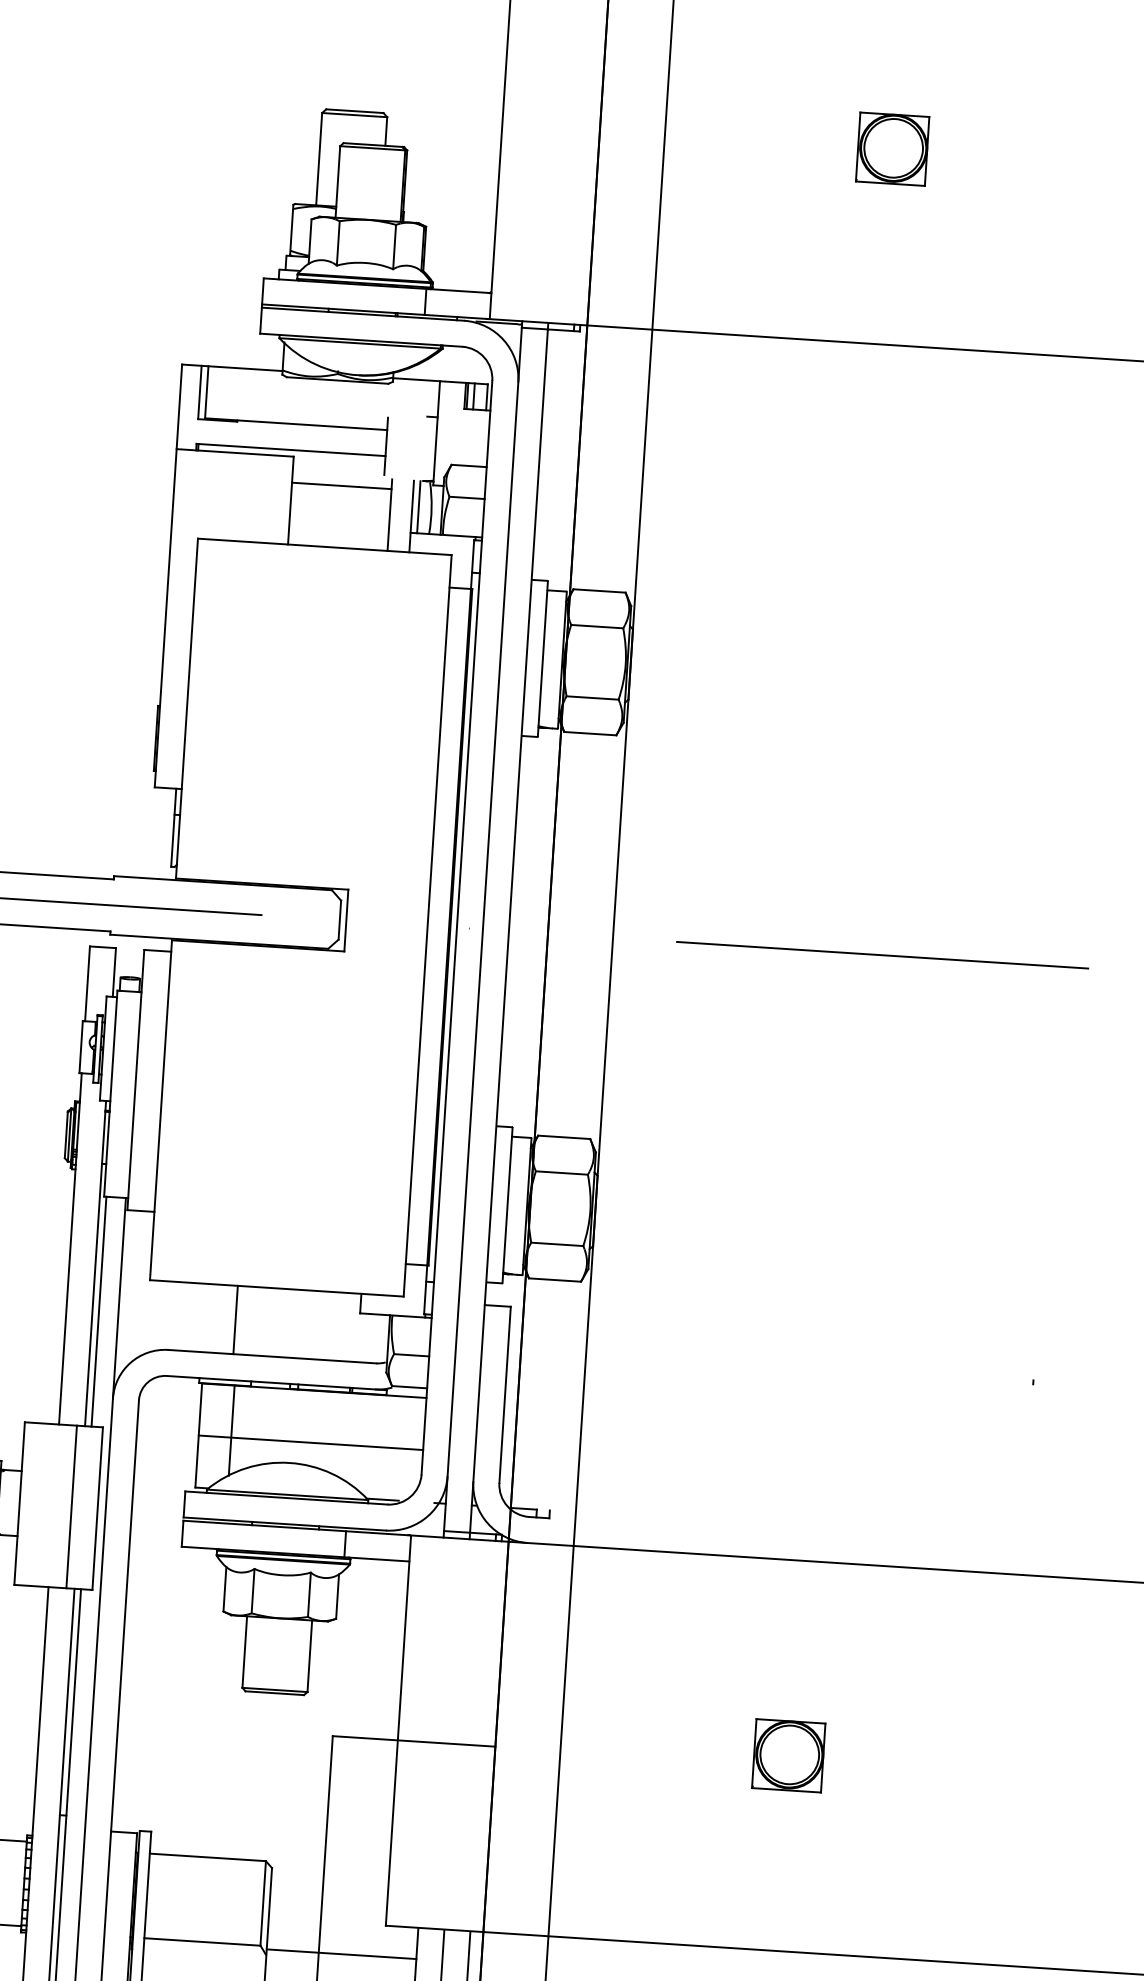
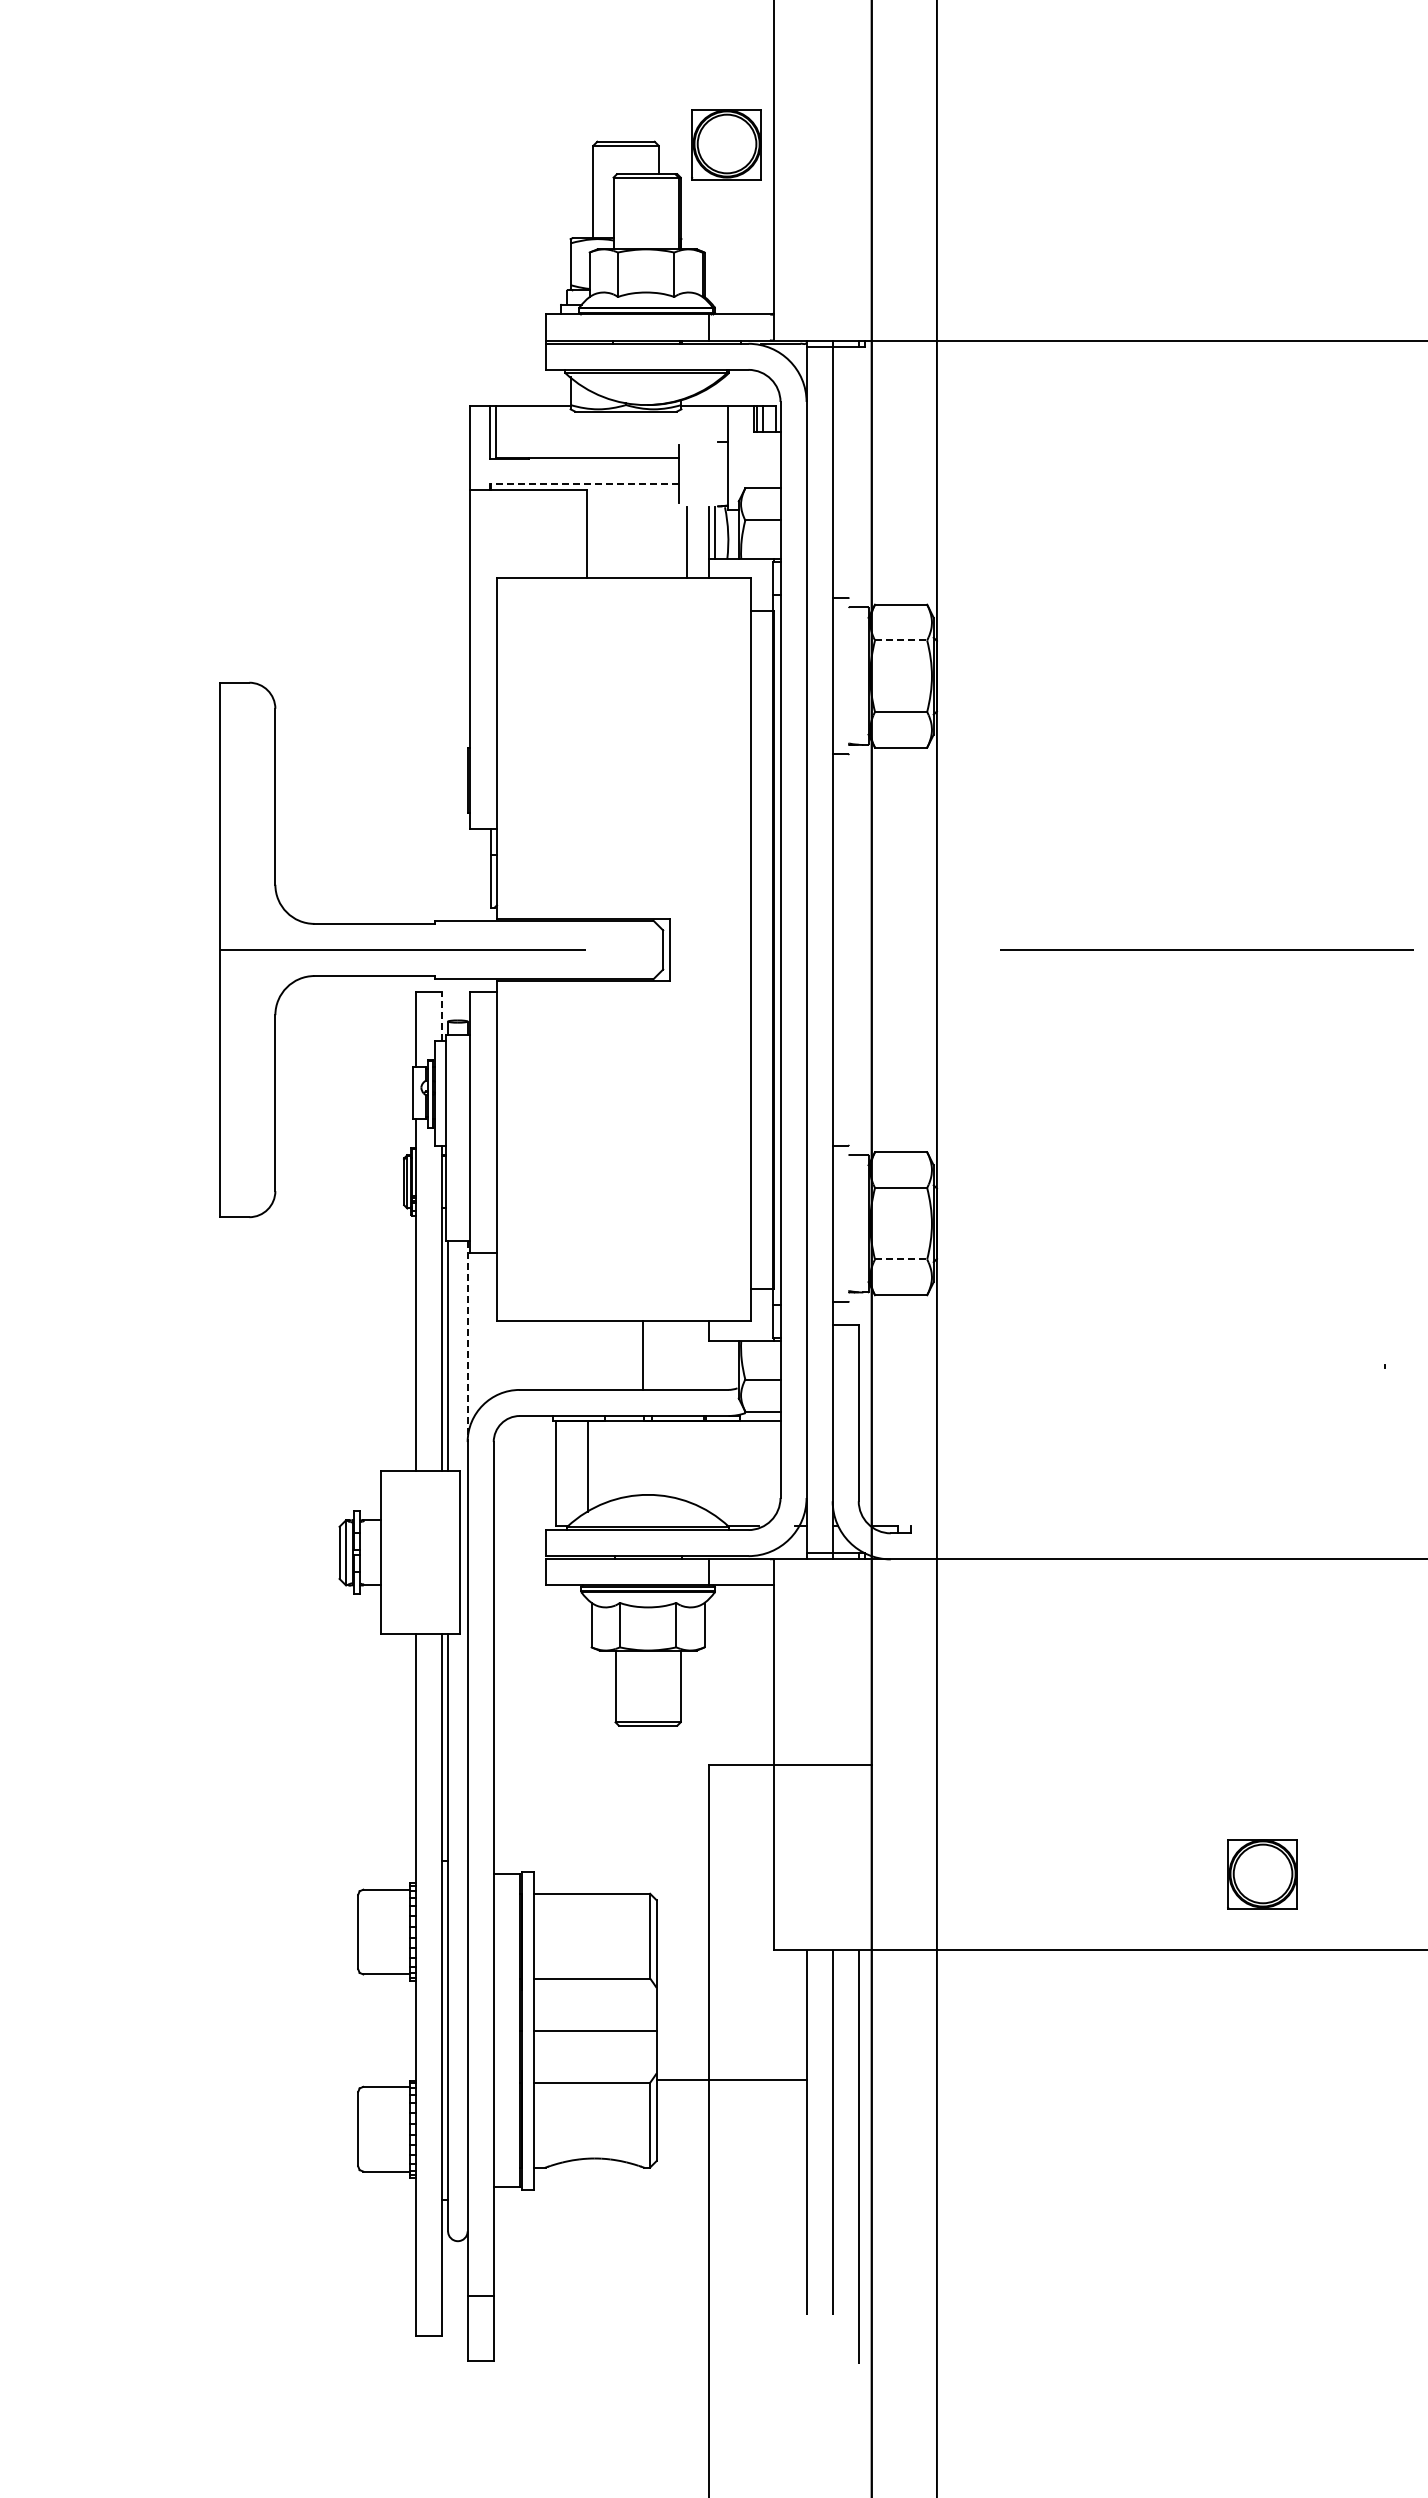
part: (893, 148) -> (726, 144), moved
line: (291, 449) -> (584, 483), solid -> dashed
line: (341, 485) -> (636, 516), removed
line: (597, 626) -> (901, 640), solid -> dashed
line: (542, 658) -> (848, 675), removed
line: (114, 972) -> (441, 1016), solid -> dashed
line: (507, 1205) -> (848, 1223), removed
line: (557, 1244) -> (901, 1259), solid -> dashed
line: (119, 1299) -> (467, 1342), solid -> dashed
line: (235, 1319) -> (642, 1355), moved
line: (310, 1442) -> (667, 1473), removed
line: (71, 1506) -> (433, 1552), removed
part: (789, 1755) -> (1262, 1874), moved
line: (341, 1953) -> (731, 1981), removed

